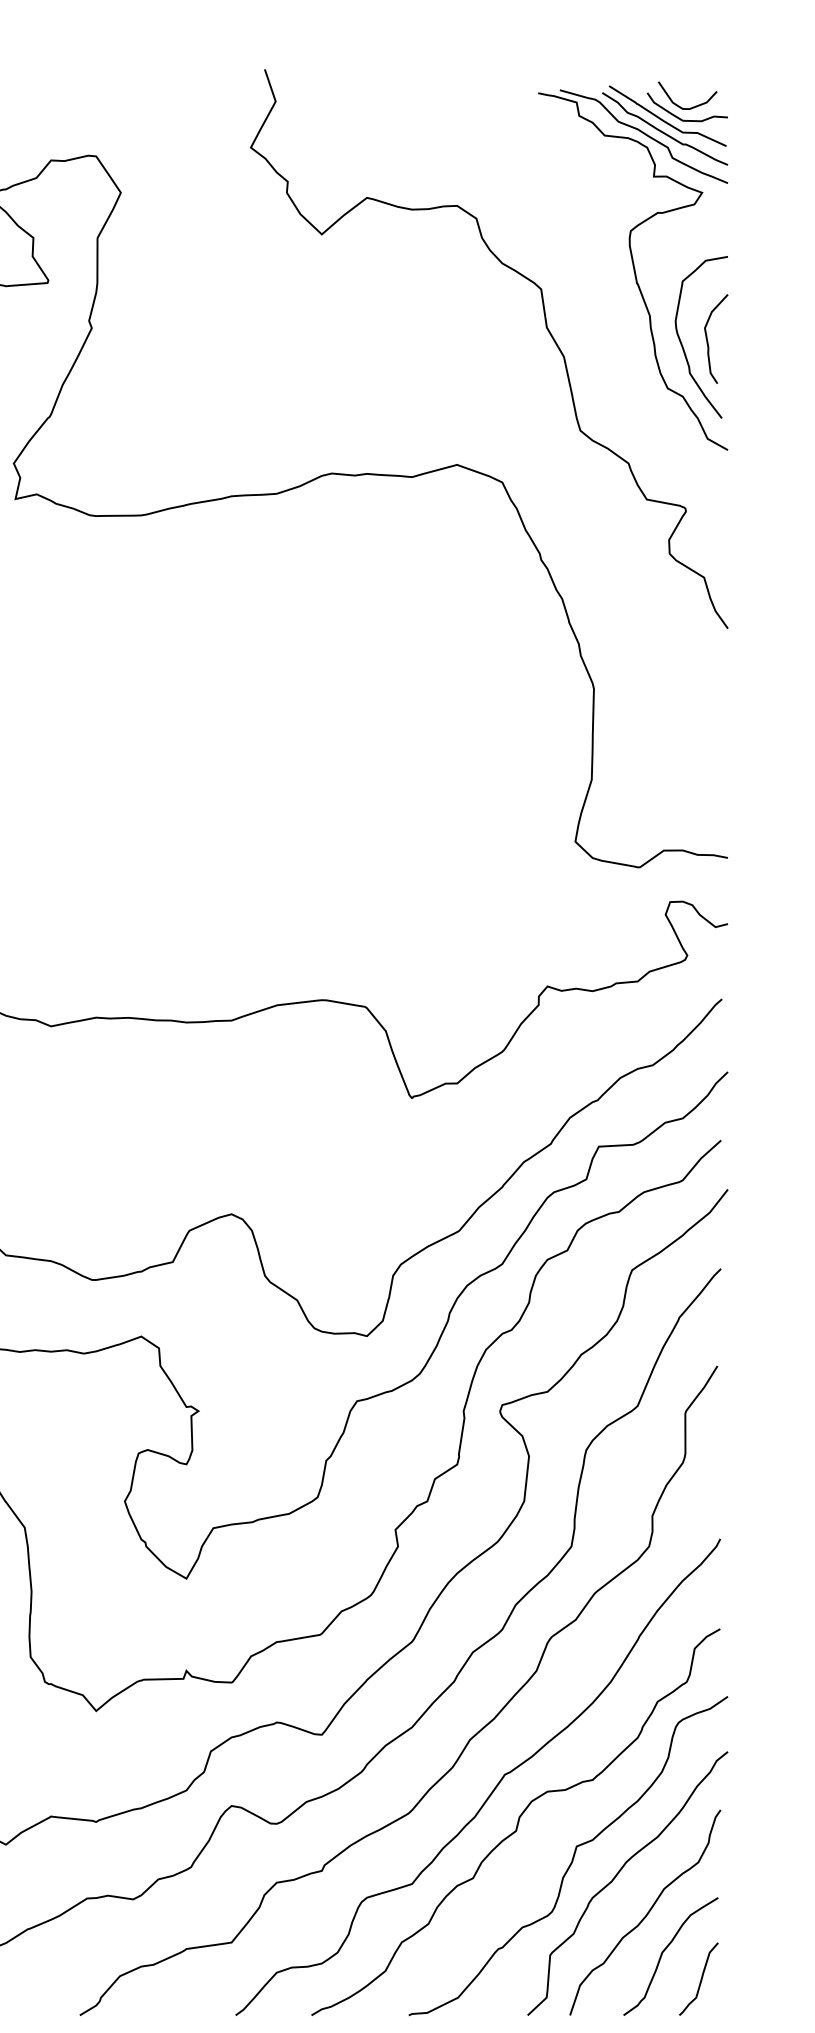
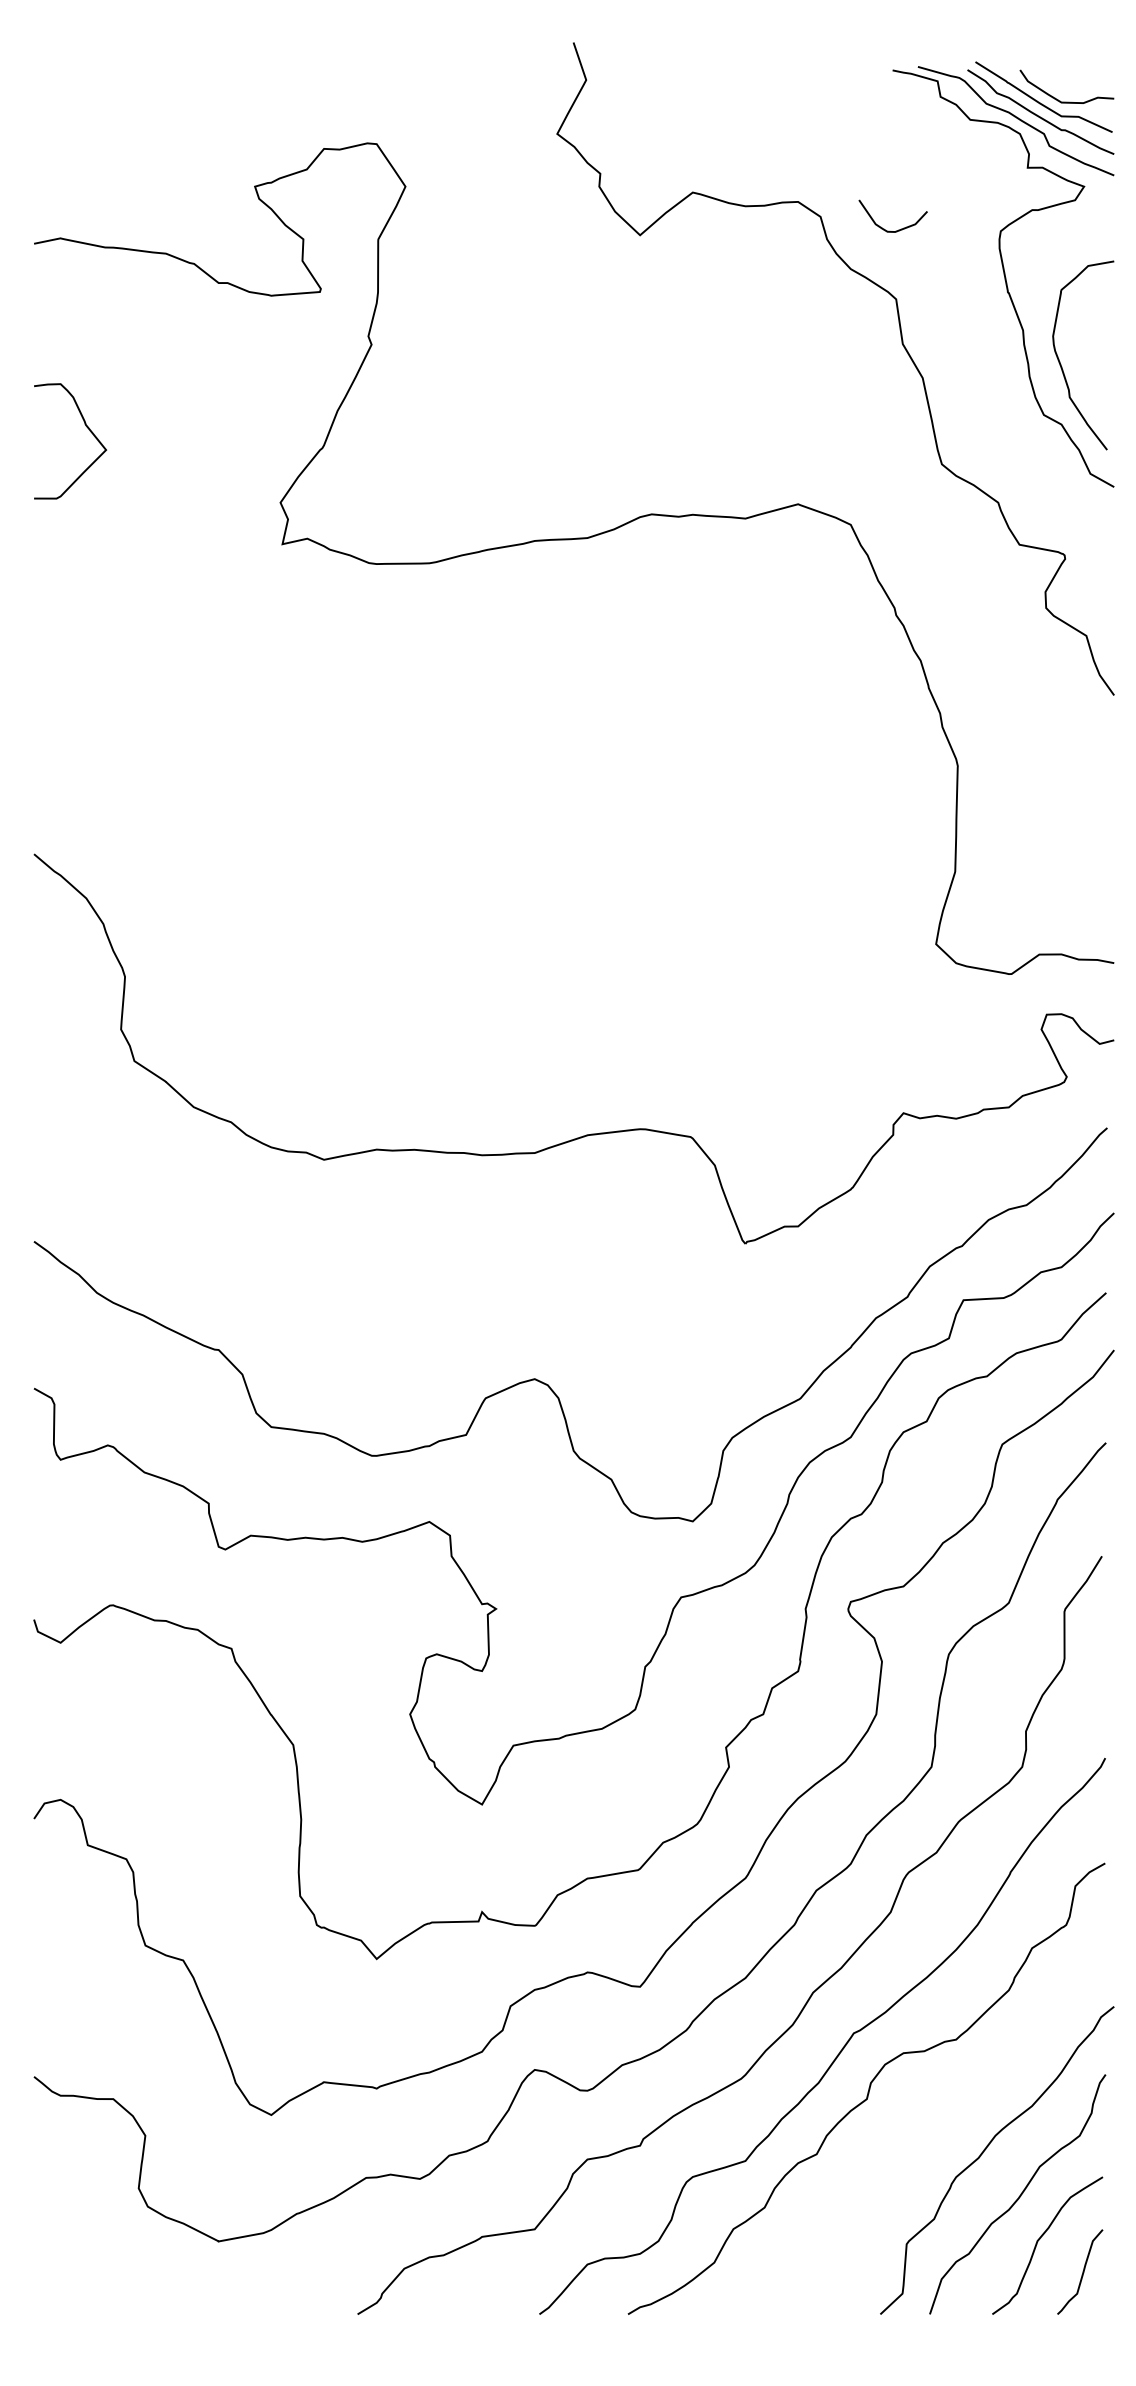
curve: (692, 107) -> (898, 229), moved
curve: (708, 342) -> (1091, 361), removed
curve: (572, 1857) -> (932, 2130), removed

